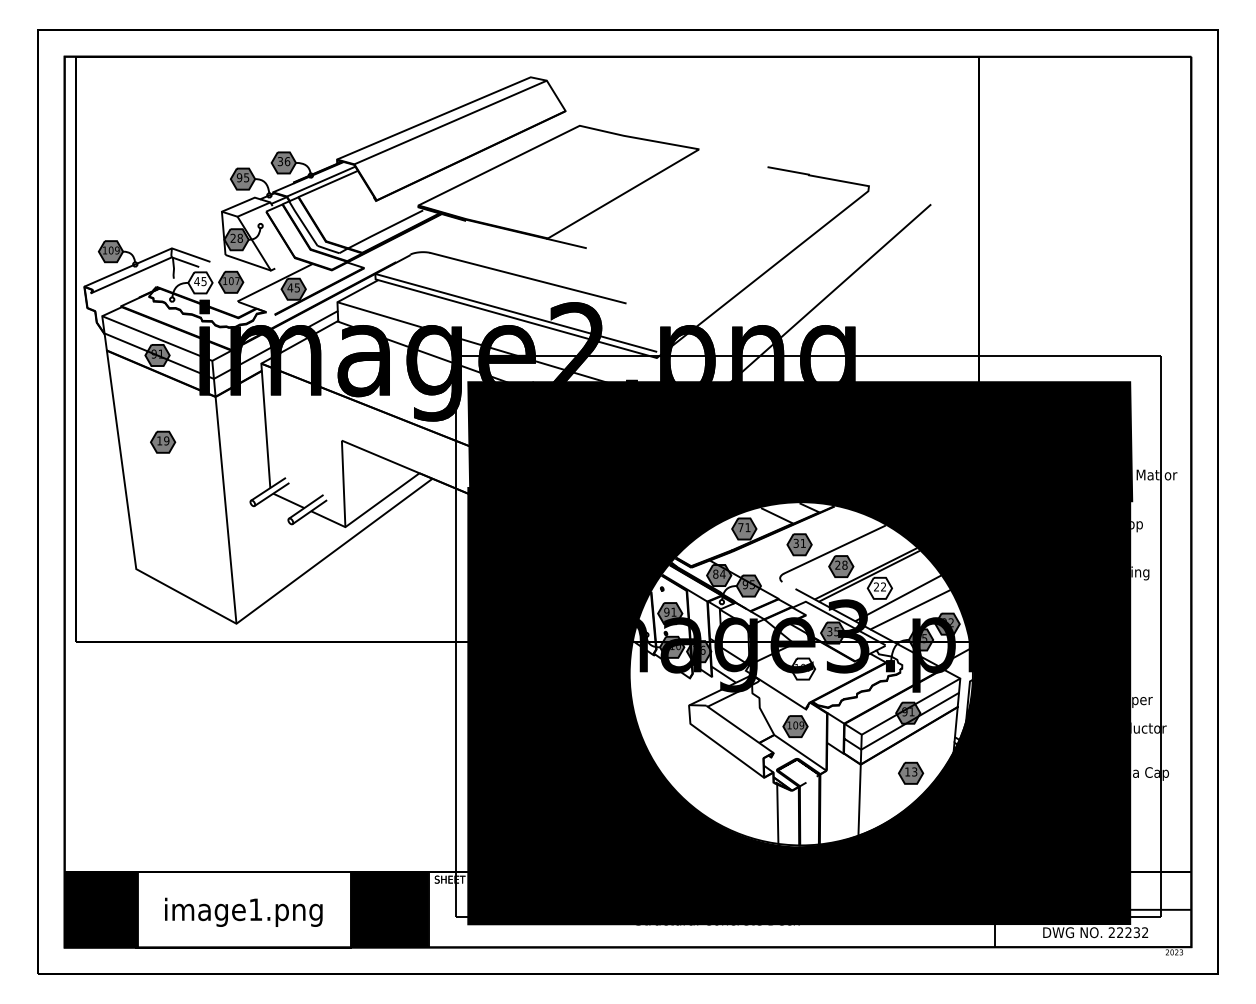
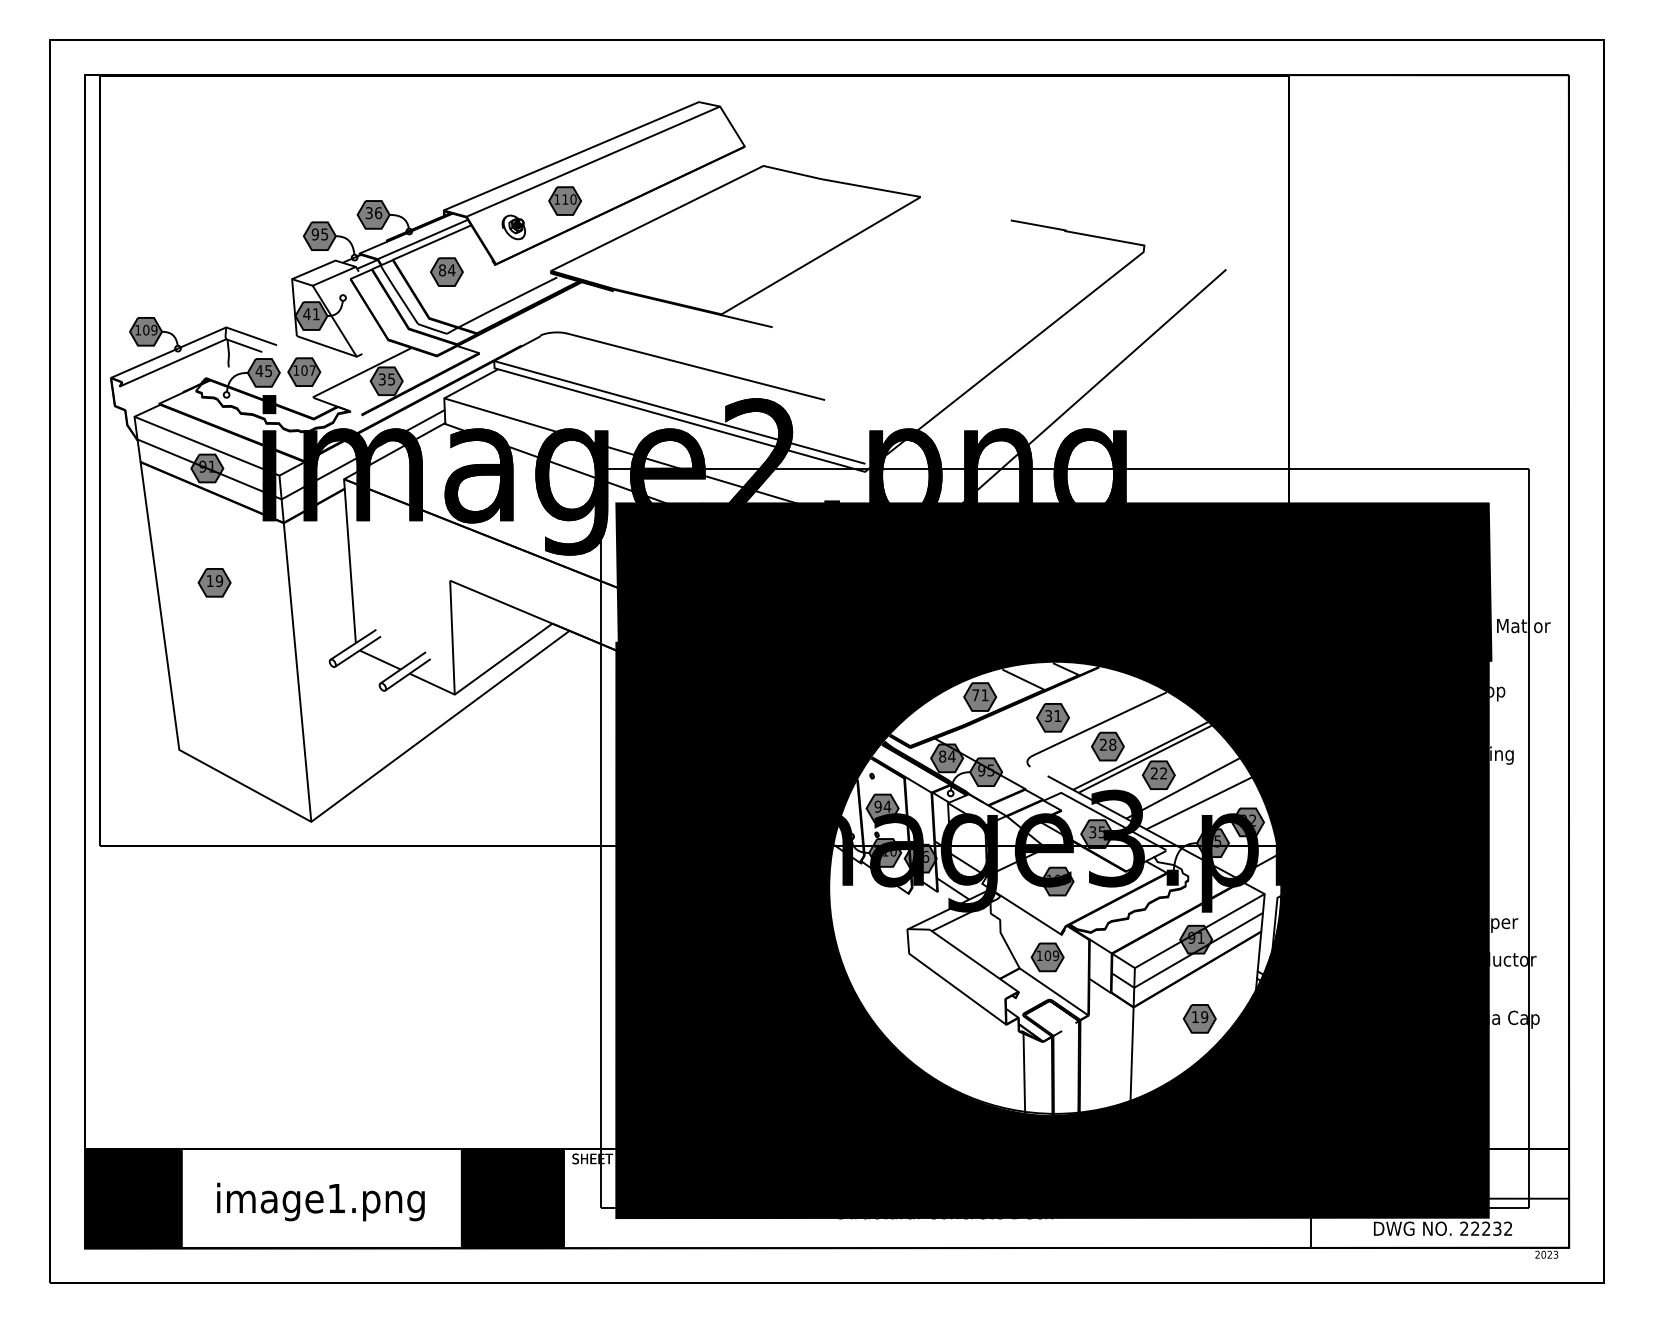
part: (428, 152) -> (564, 200), added
part: (389, 172) -> (513, 227), added
part: (339, 205) -> (446, 271), added
text: (236, 238) -> (311, 314), 28 -> 41
fill: (200, 282) -> (263, 372), added
text: (289, 287) -> (381, 379), 45 -> 35
fill: (879, 588) -> (1158, 775), added
text: (673, 612) -> (887, 806), 91 -> 94
fill: (802, 669) -> (1057, 881), added
text: (914, 771) -> (1204, 1016), 13 -> 19

